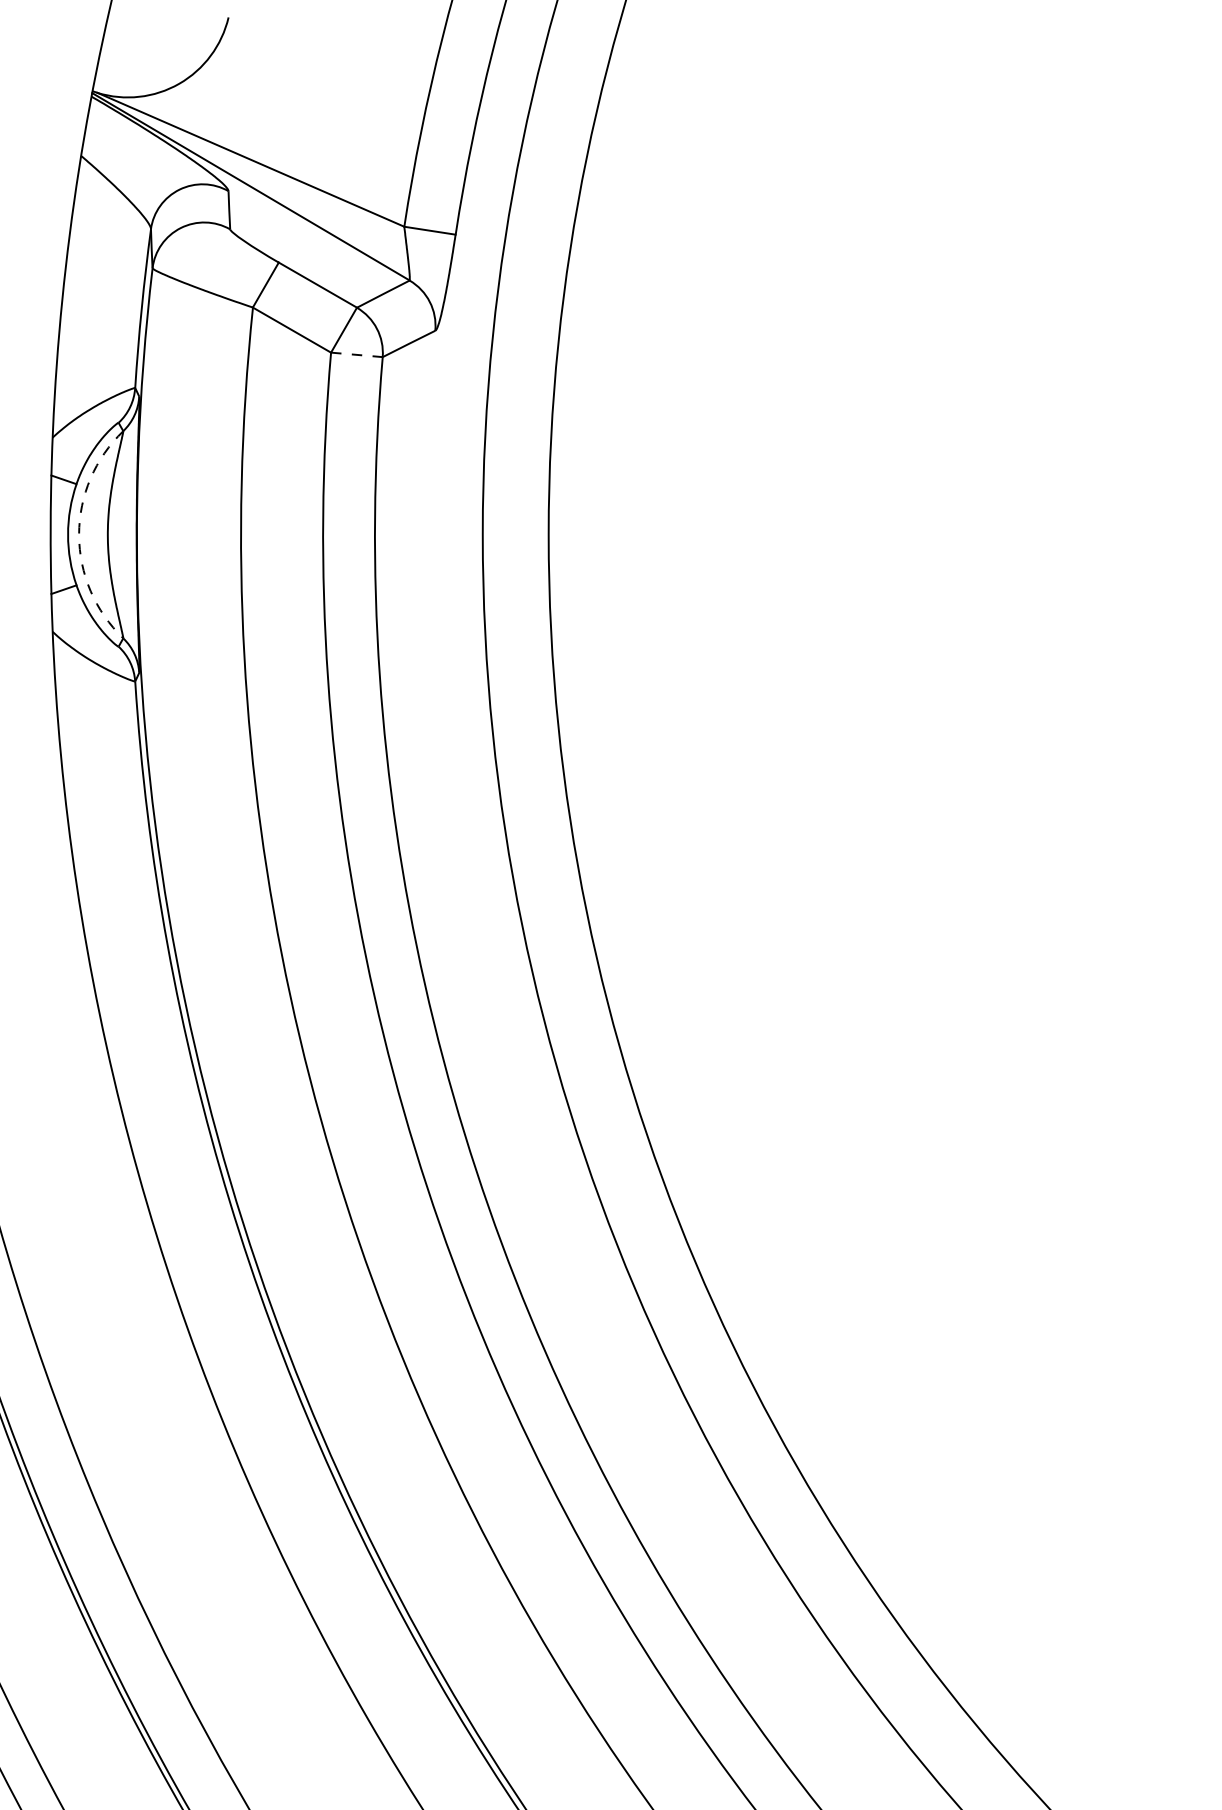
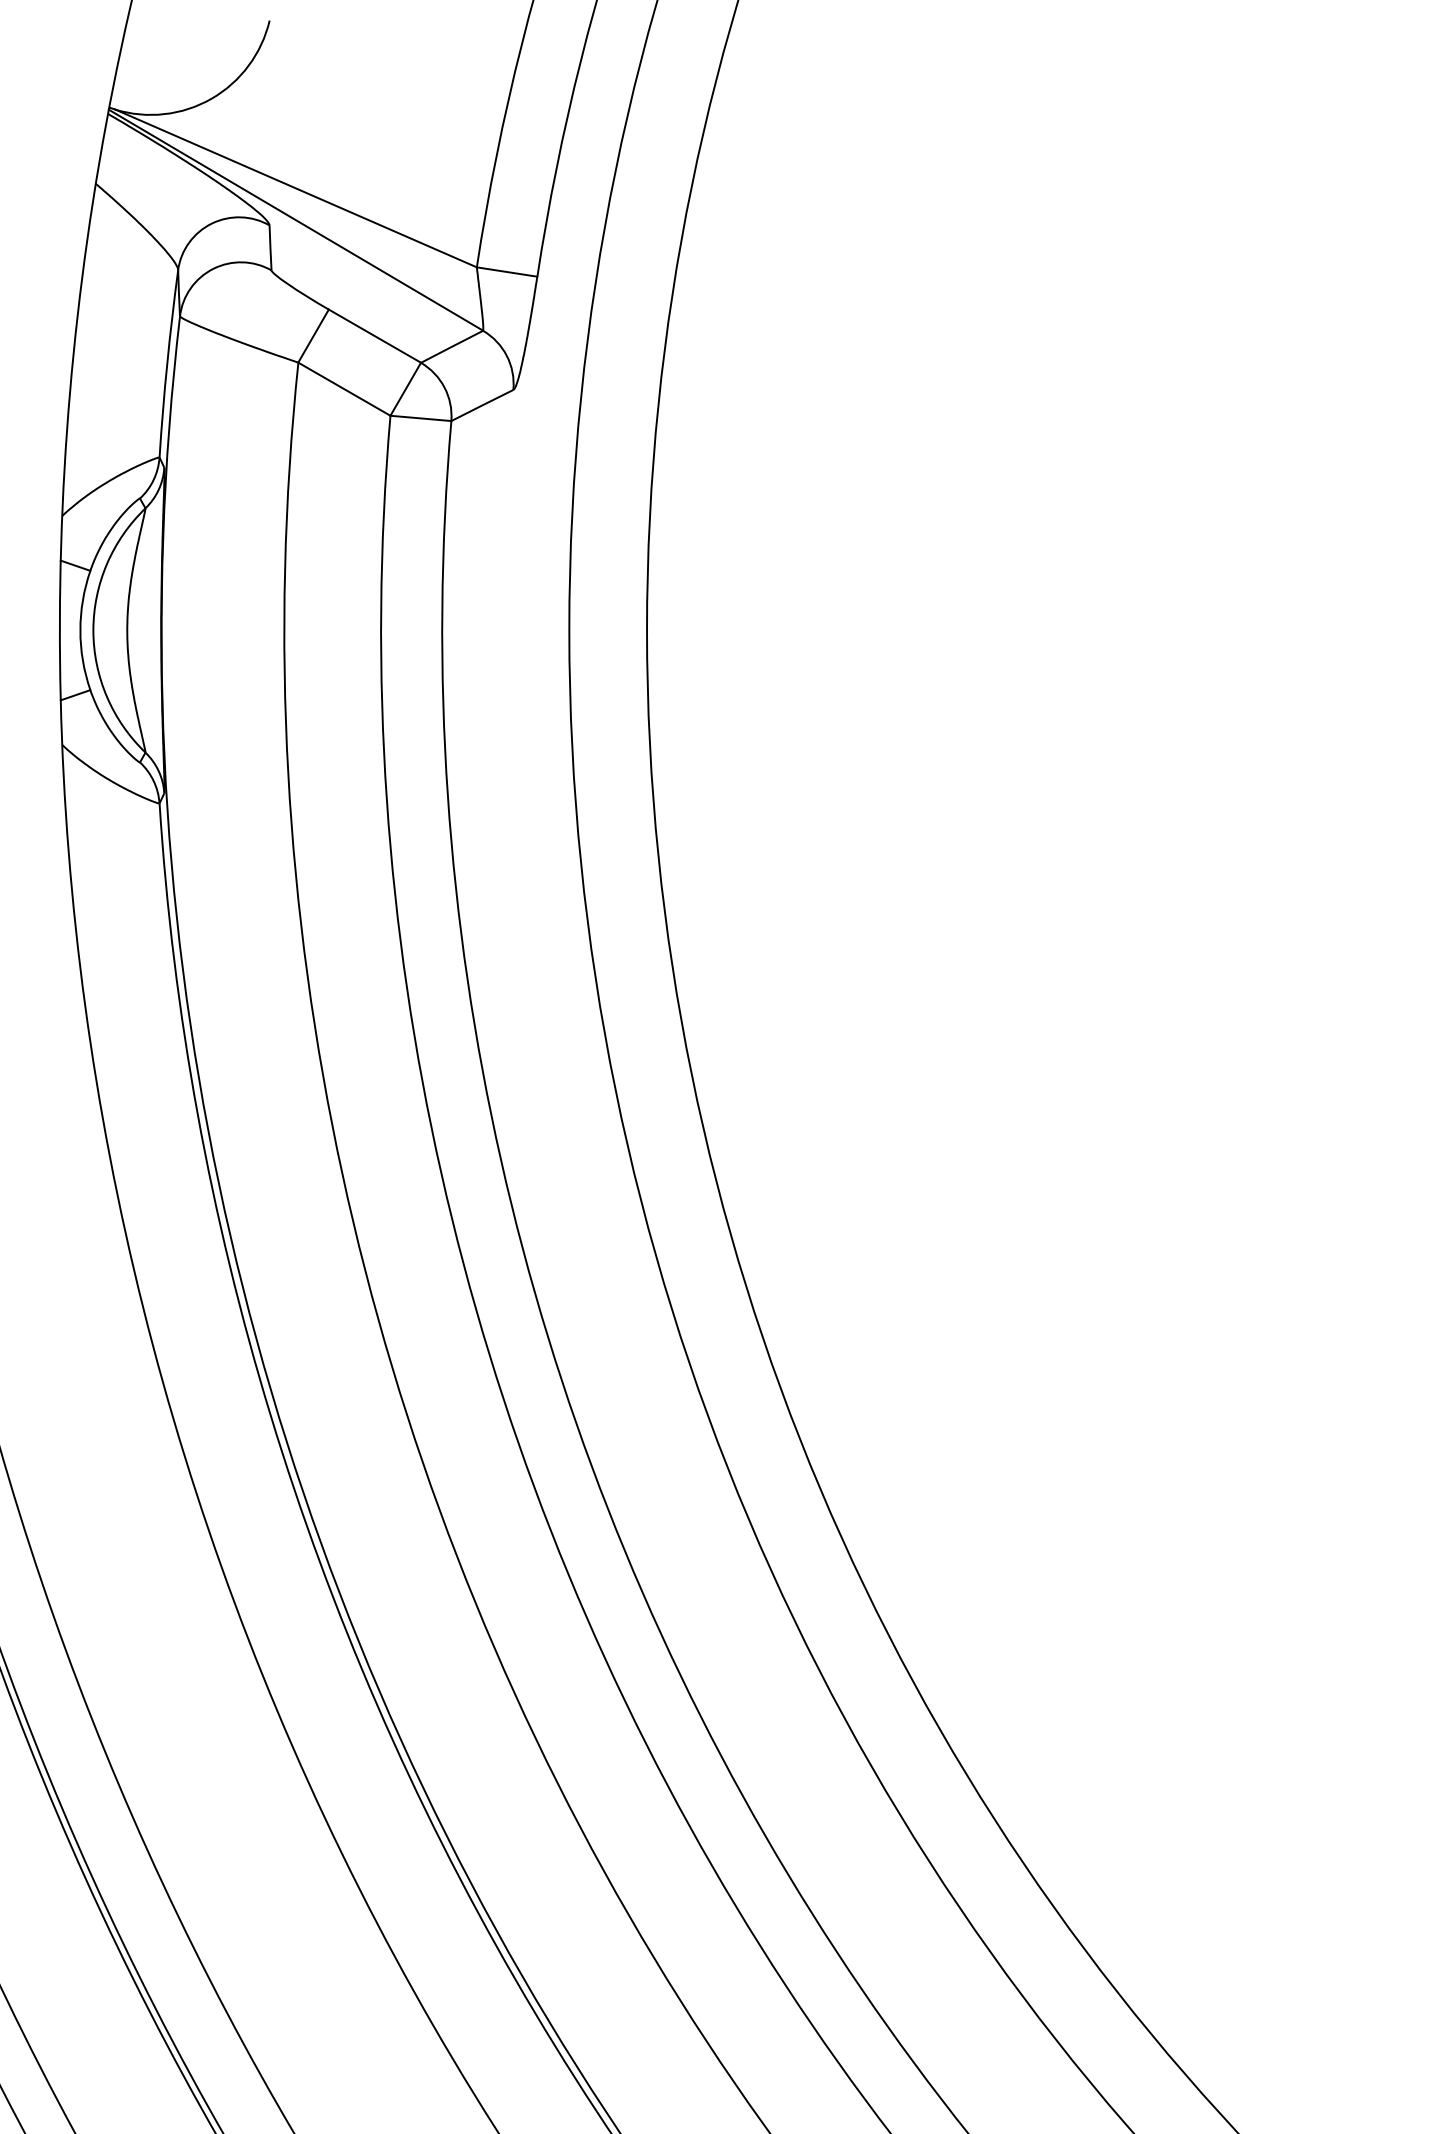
line: (356, 354) -> (420, 417), dashed -> solid
arc: (79, 534) -> (93, 630), dashed -> solid

